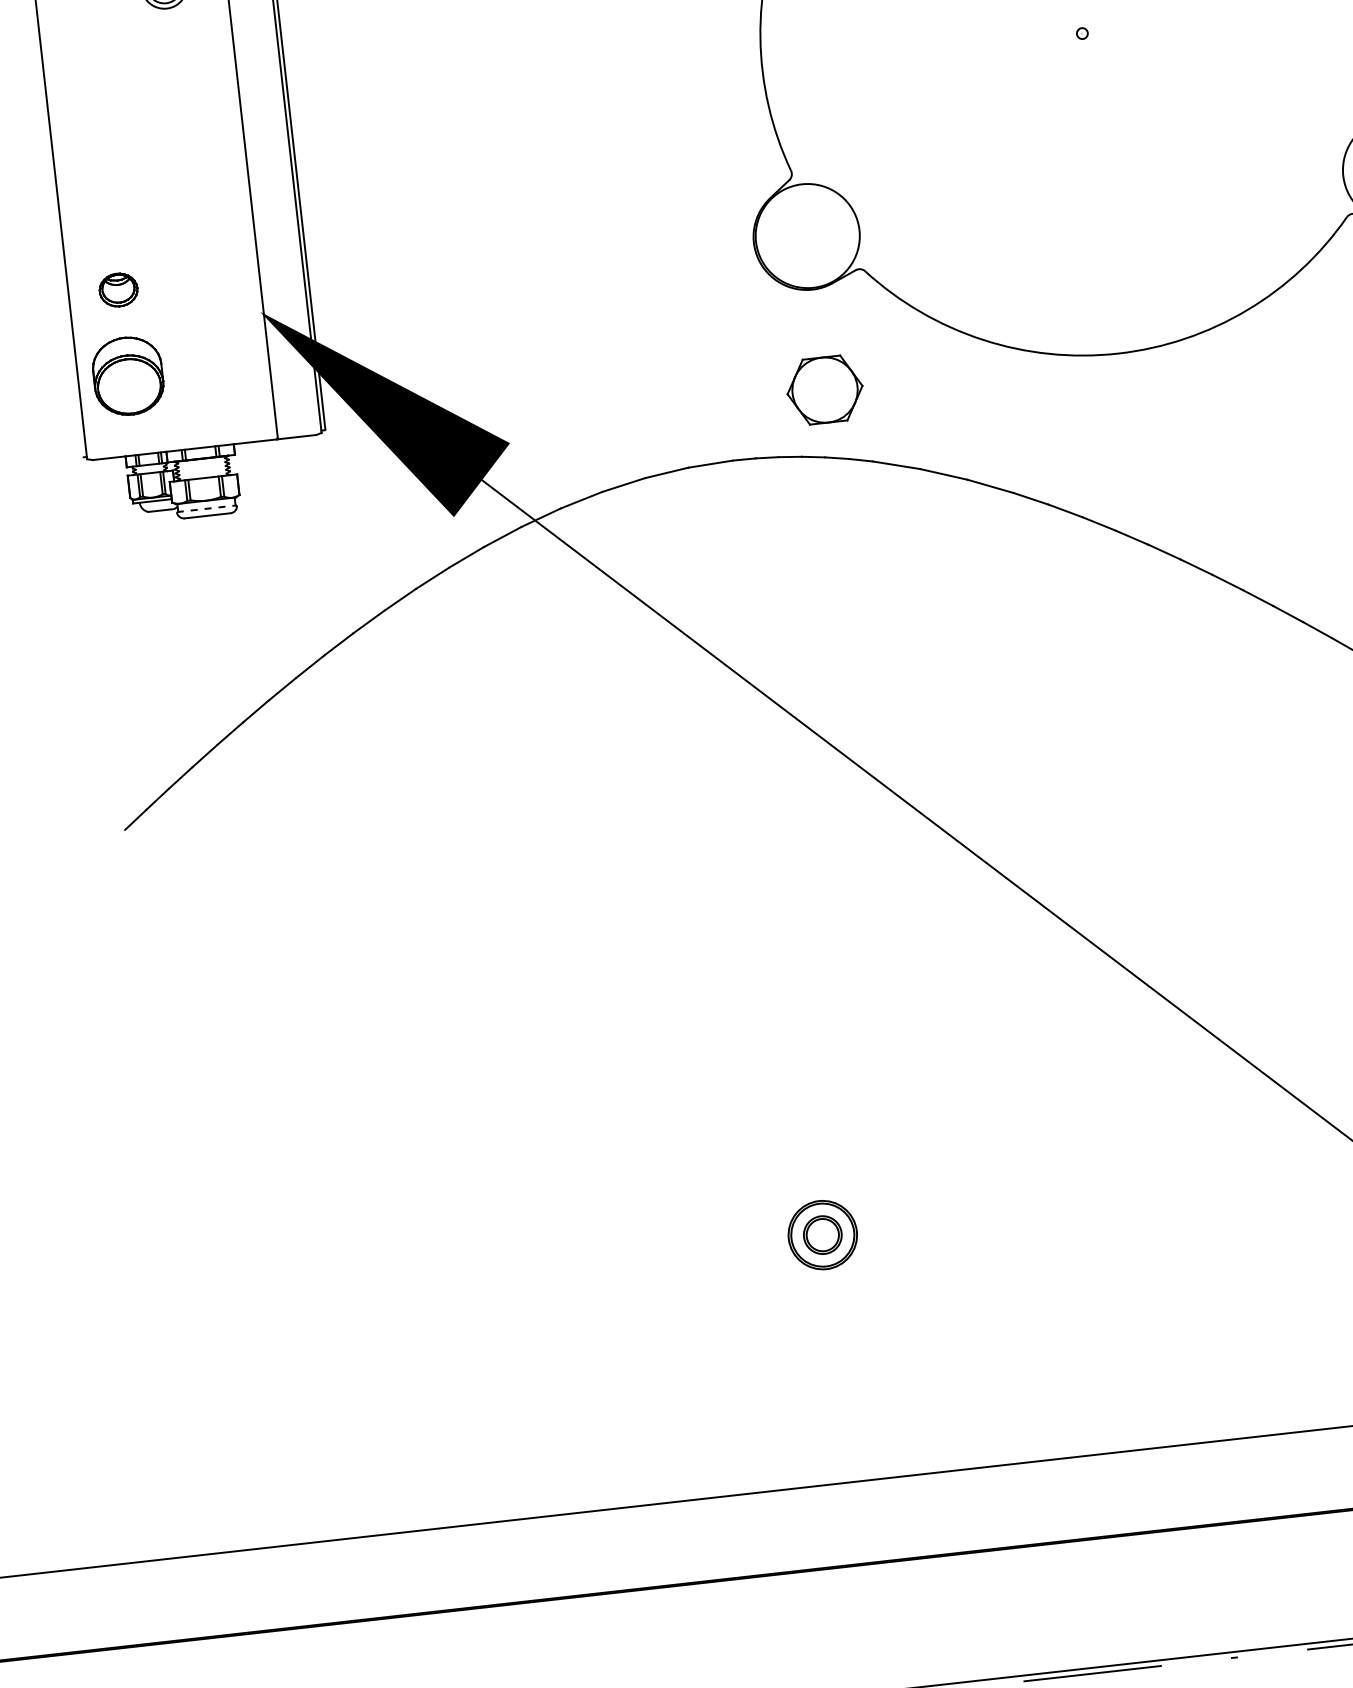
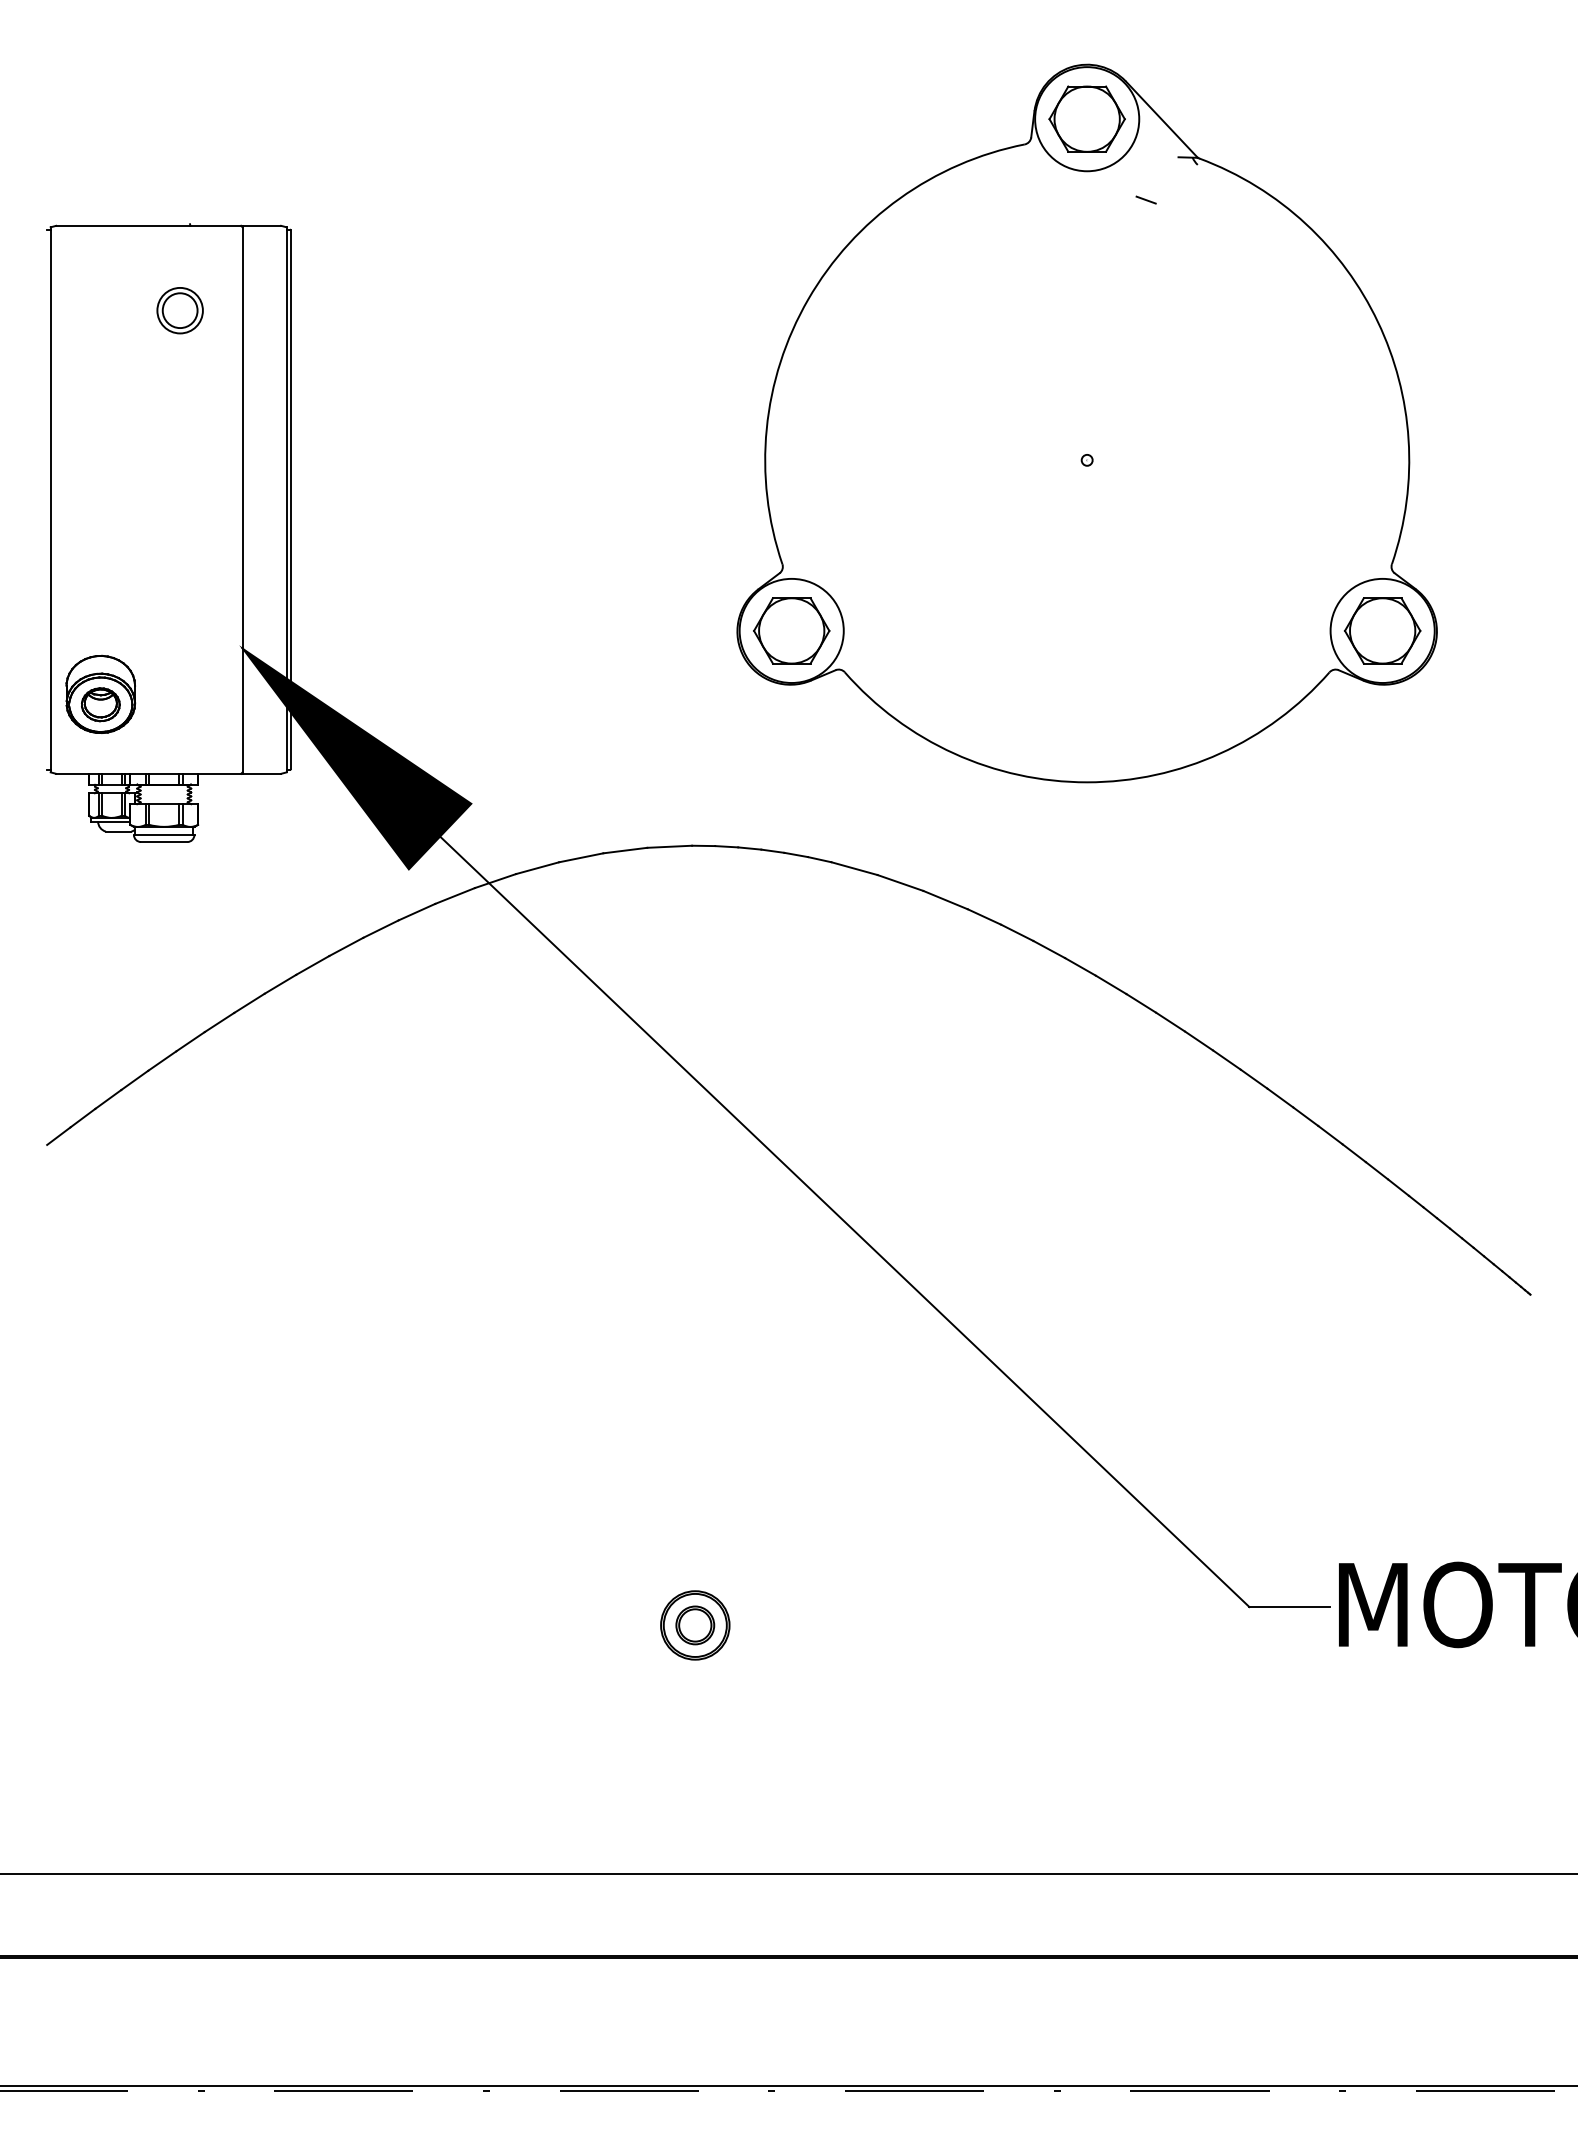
part: (118, 289) -> (100, 704), moved
part: (824, 389) -> (791, 630), moved
line: (207, 508) -> (164, 834), dashed -> solid

